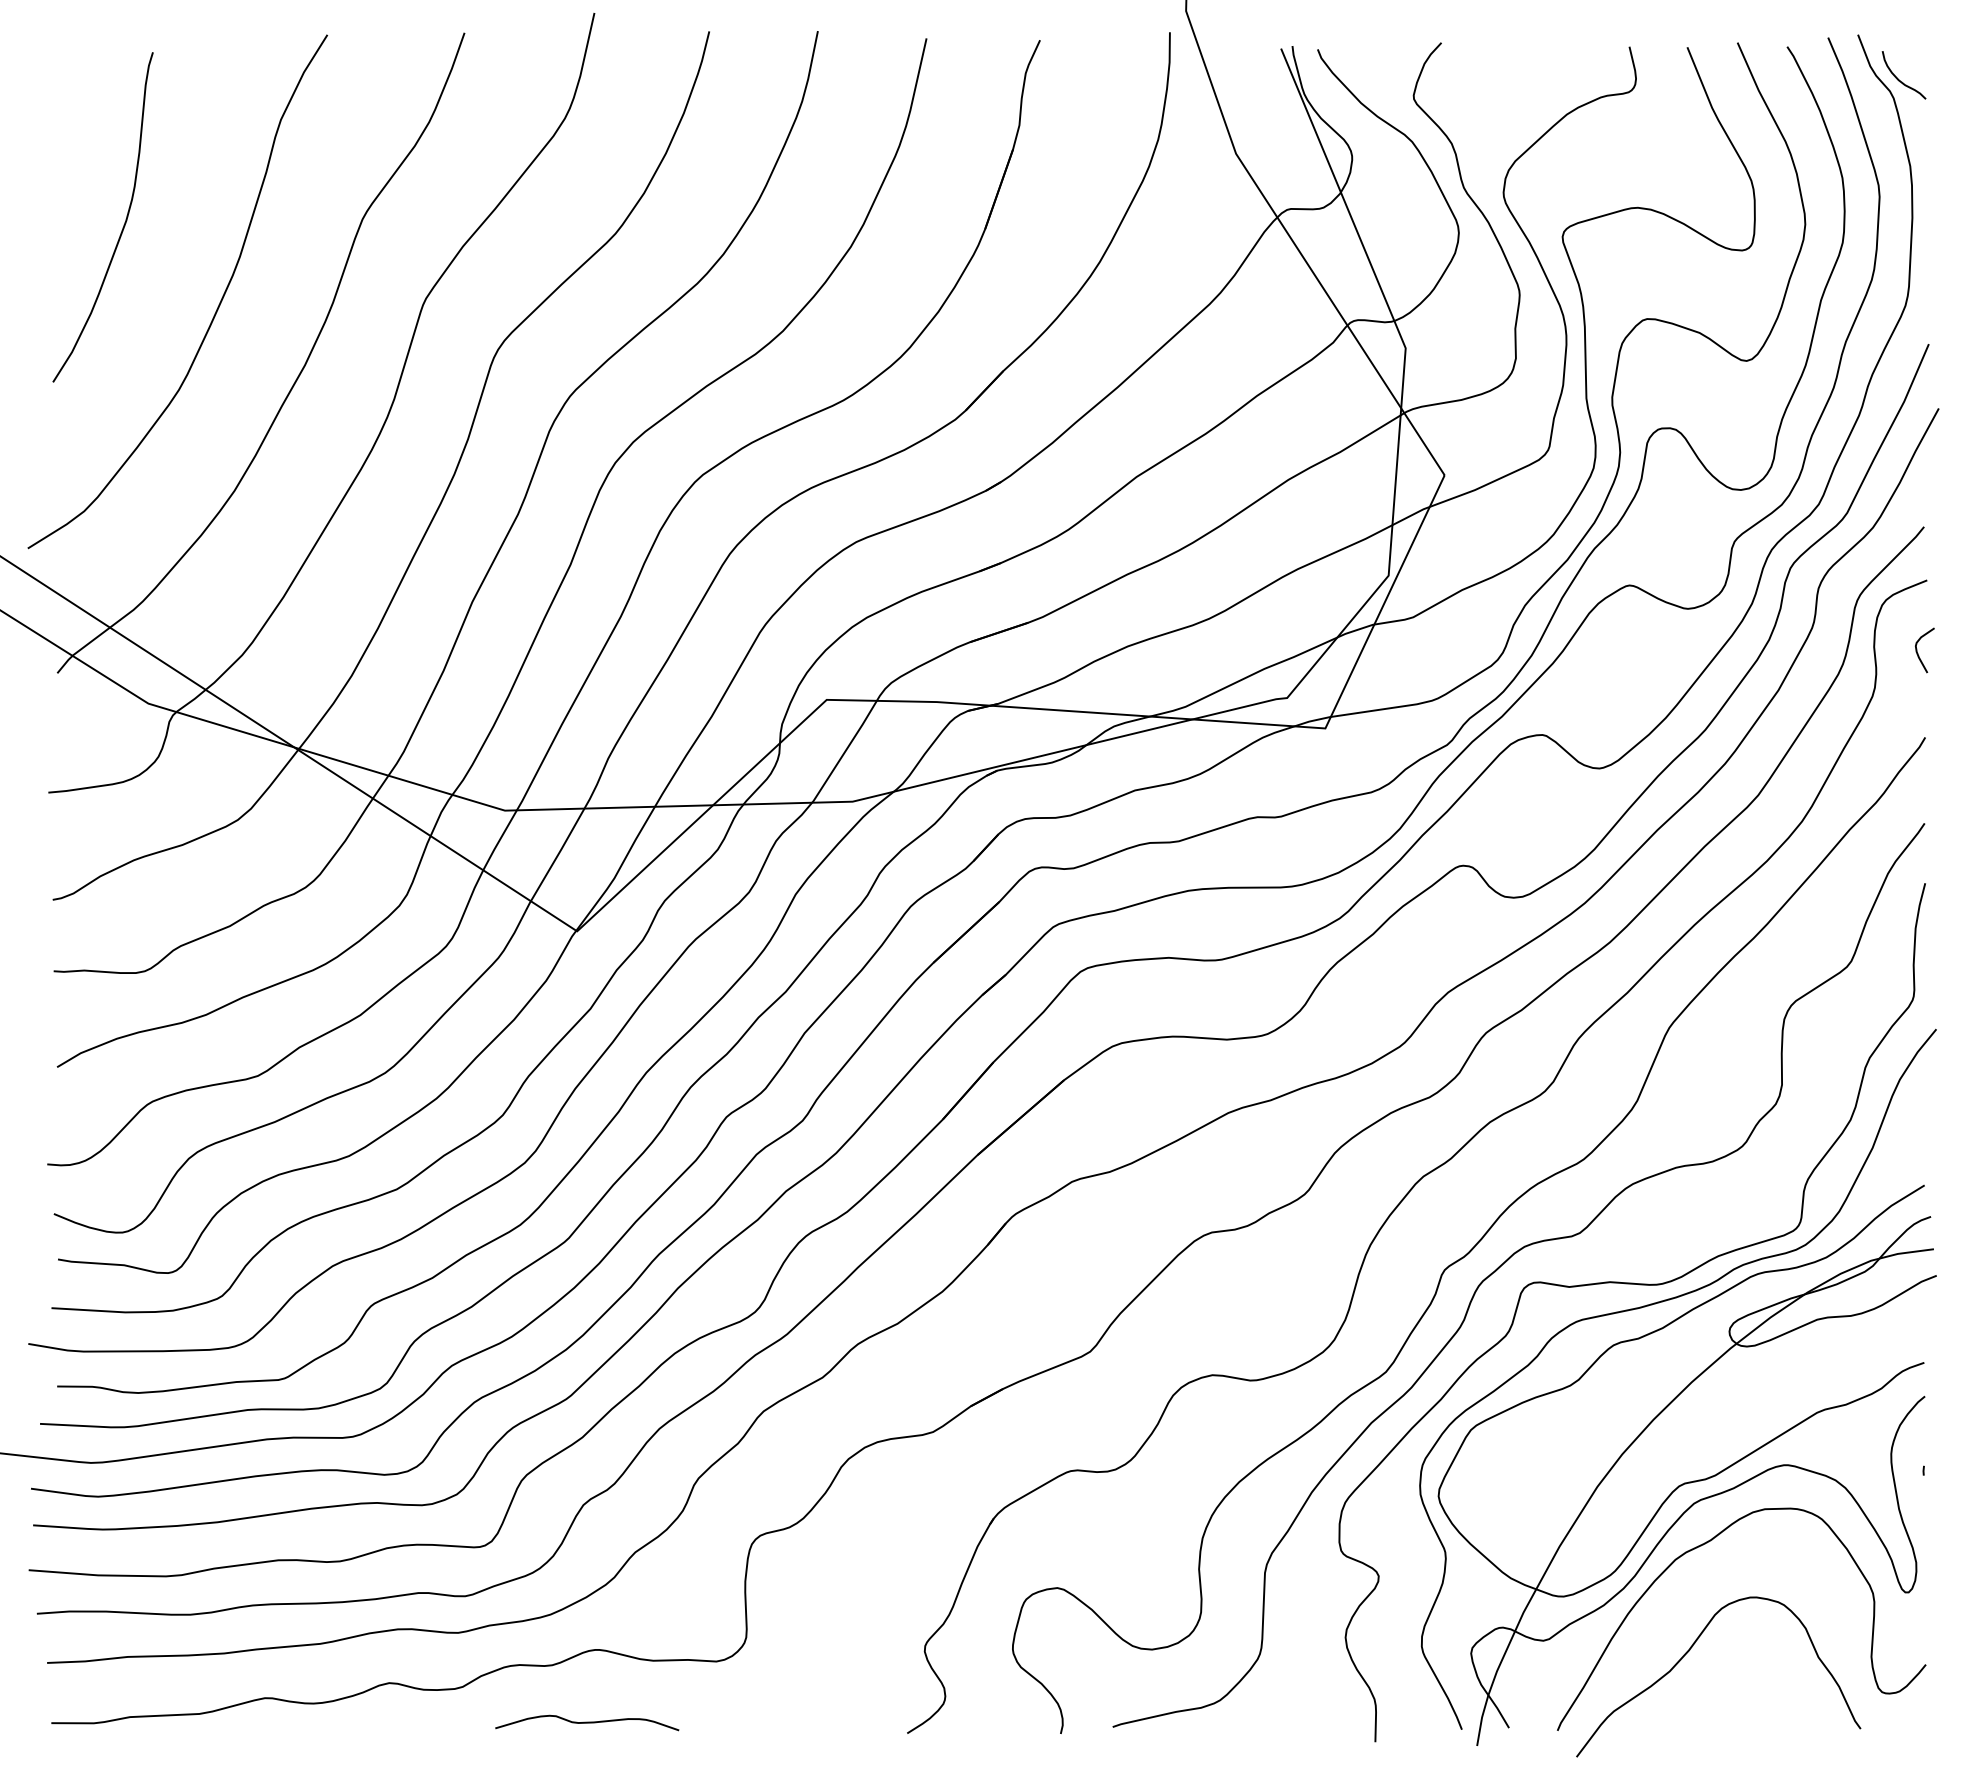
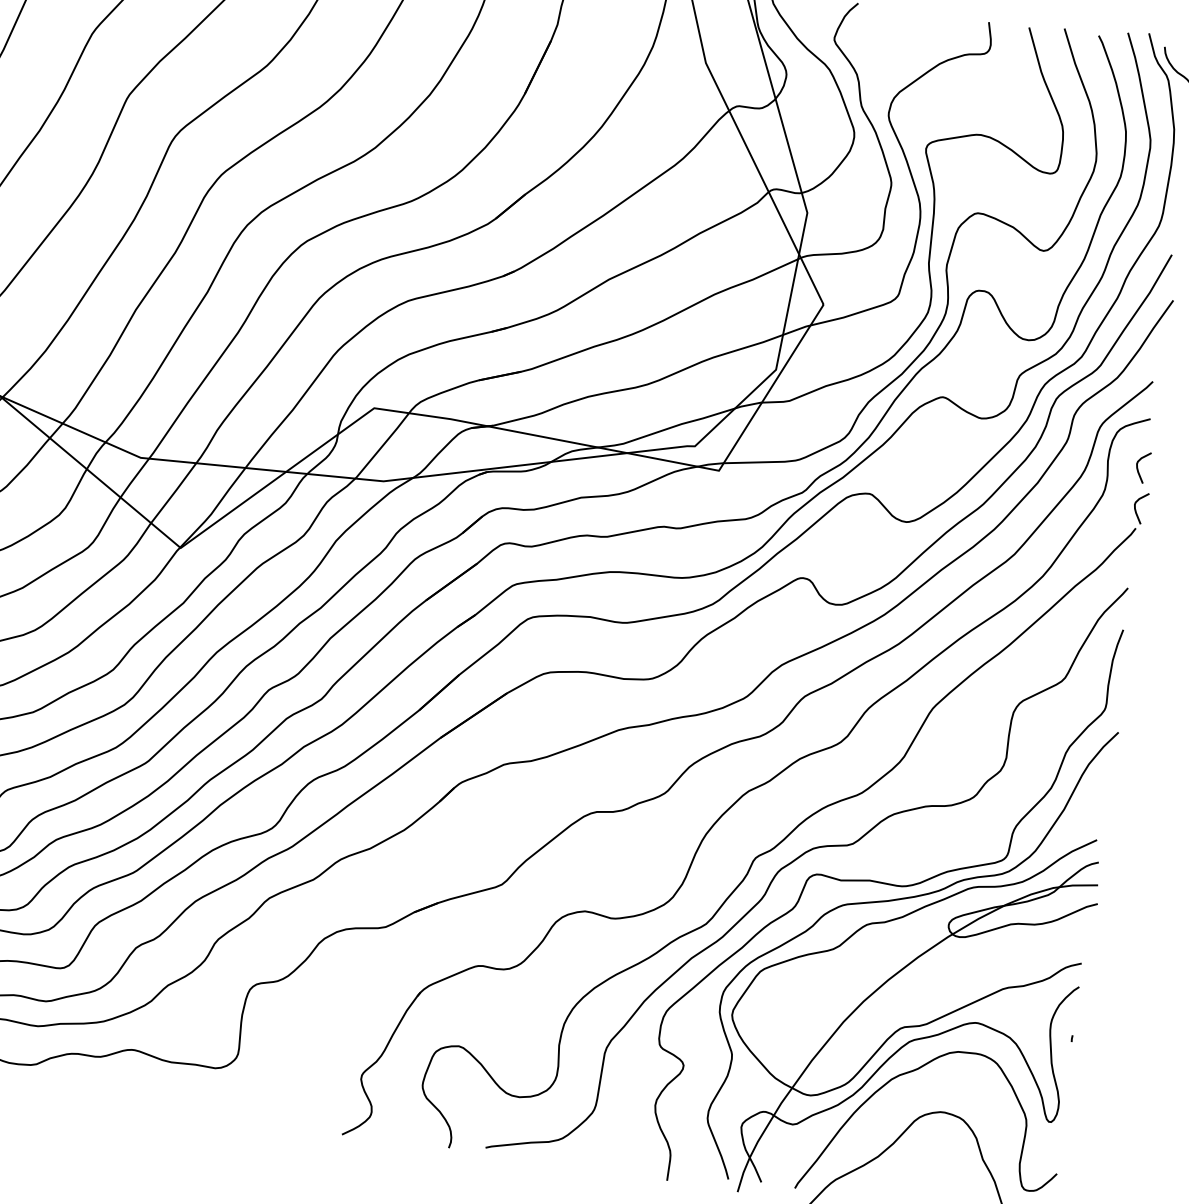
curve: (1922, 711) -> (1136, 510), added
curve: (587, 1722) -> (120, 1099), removed

